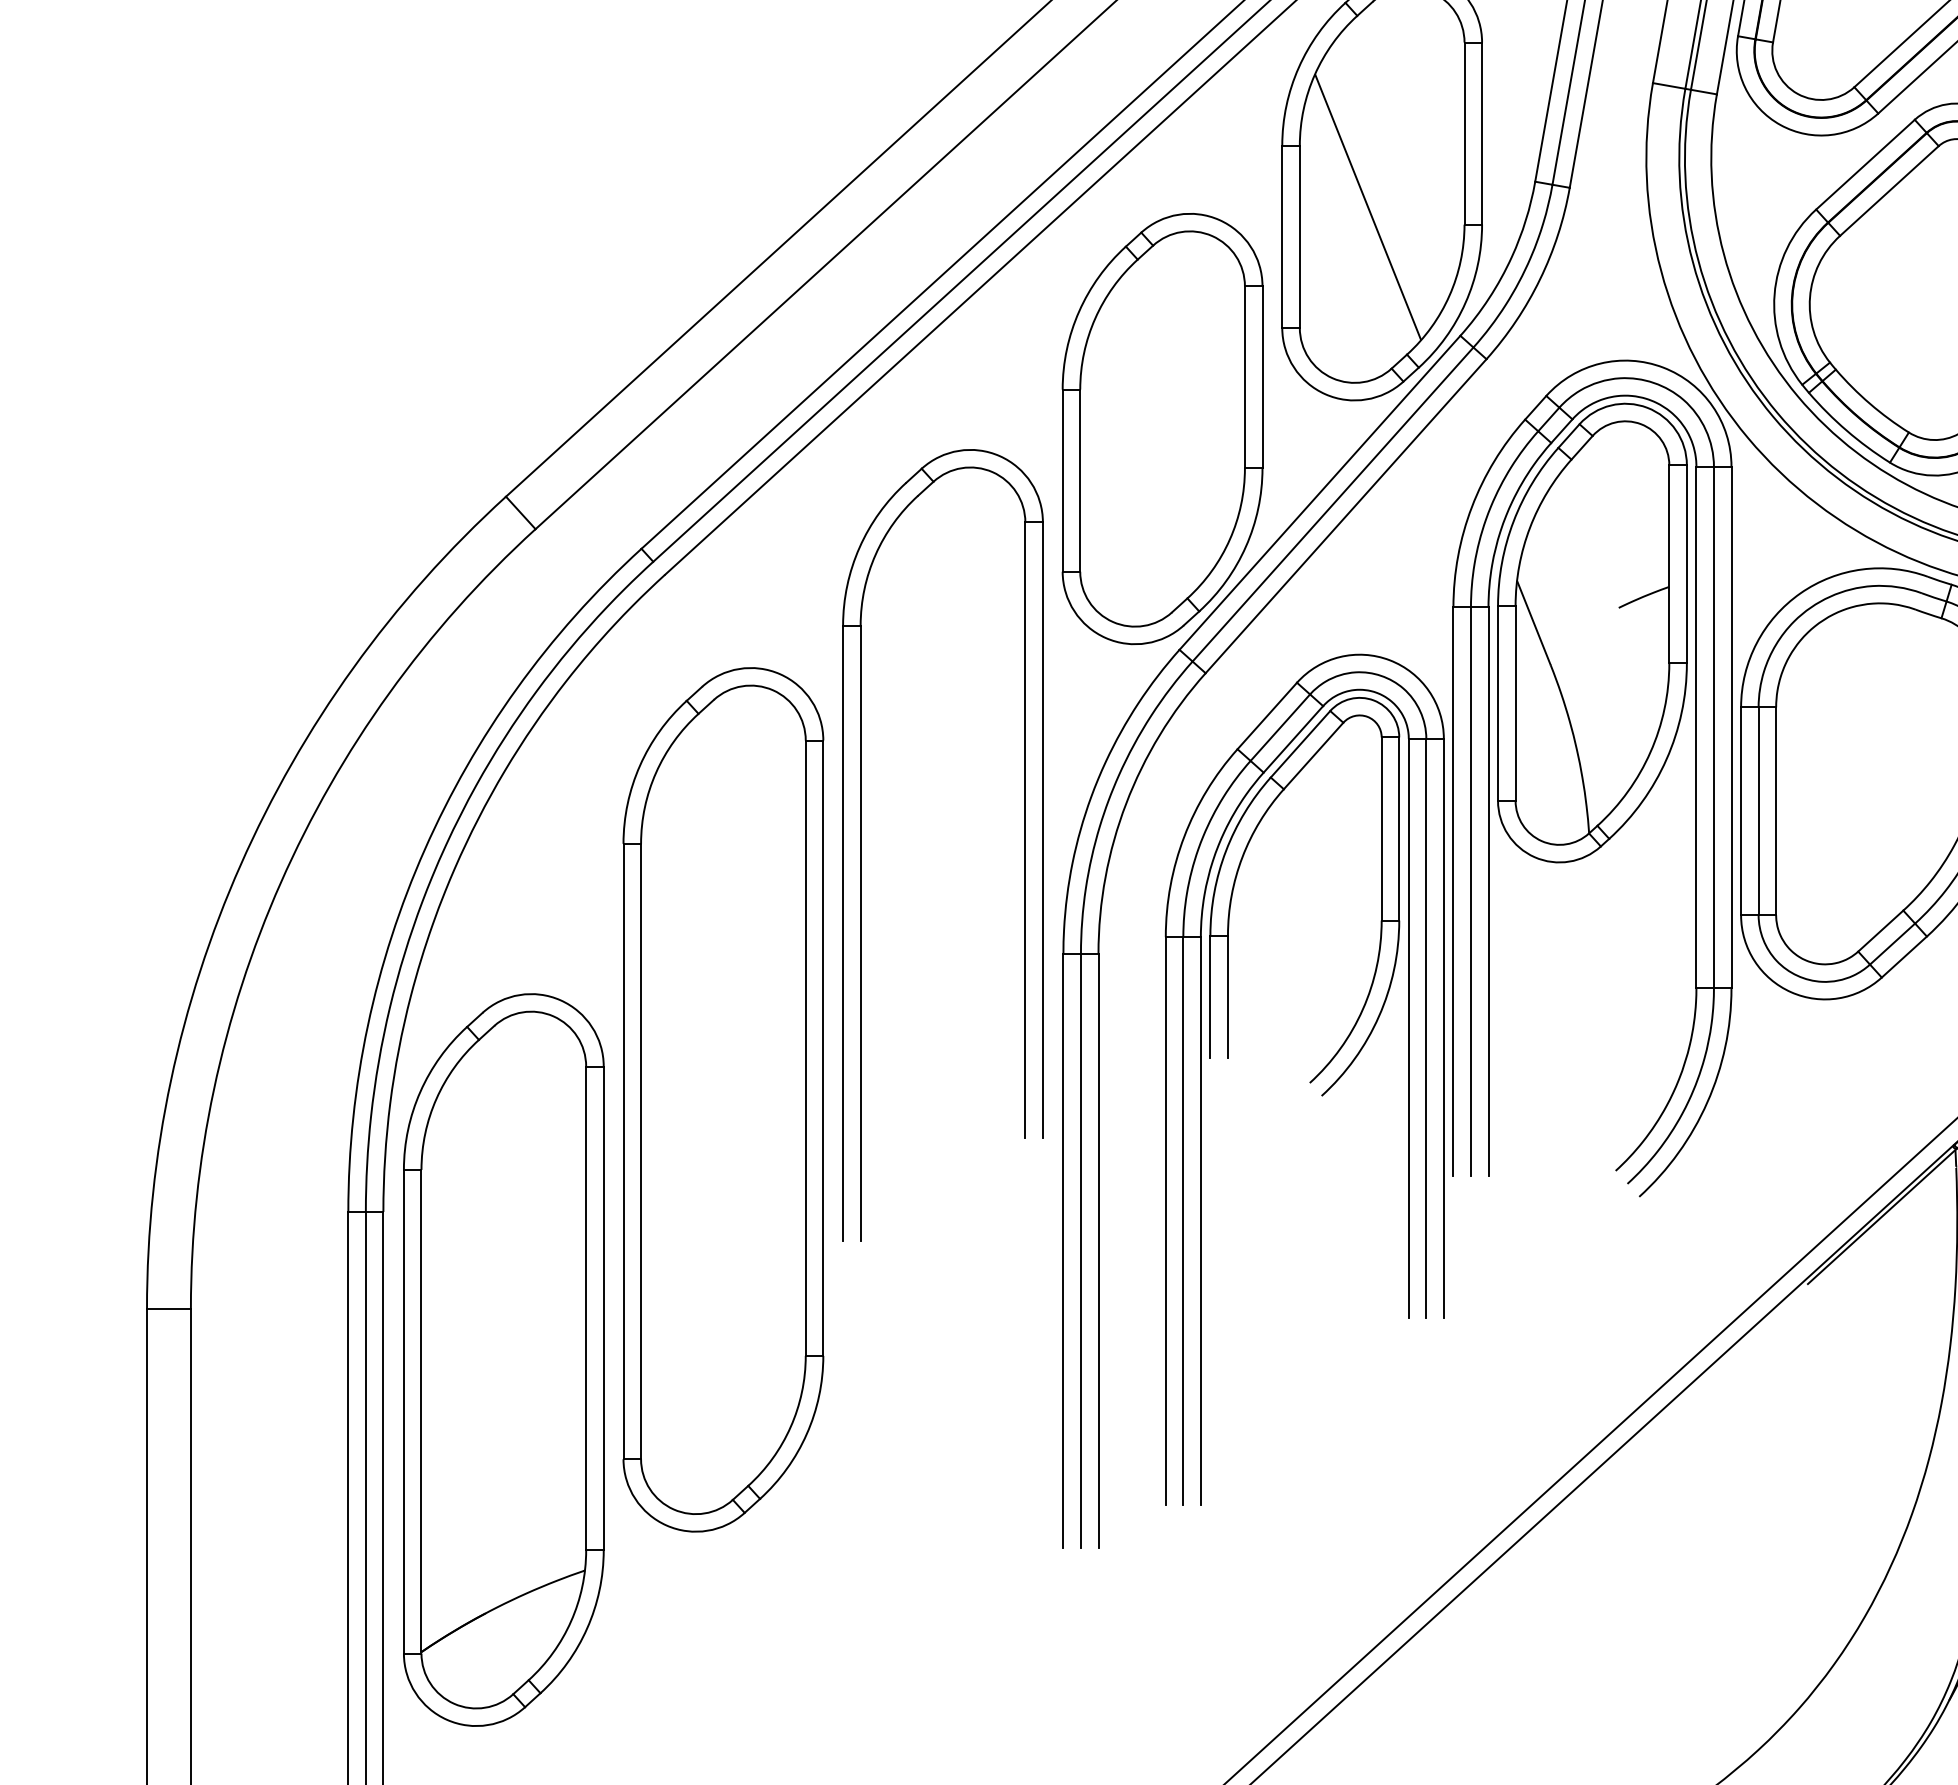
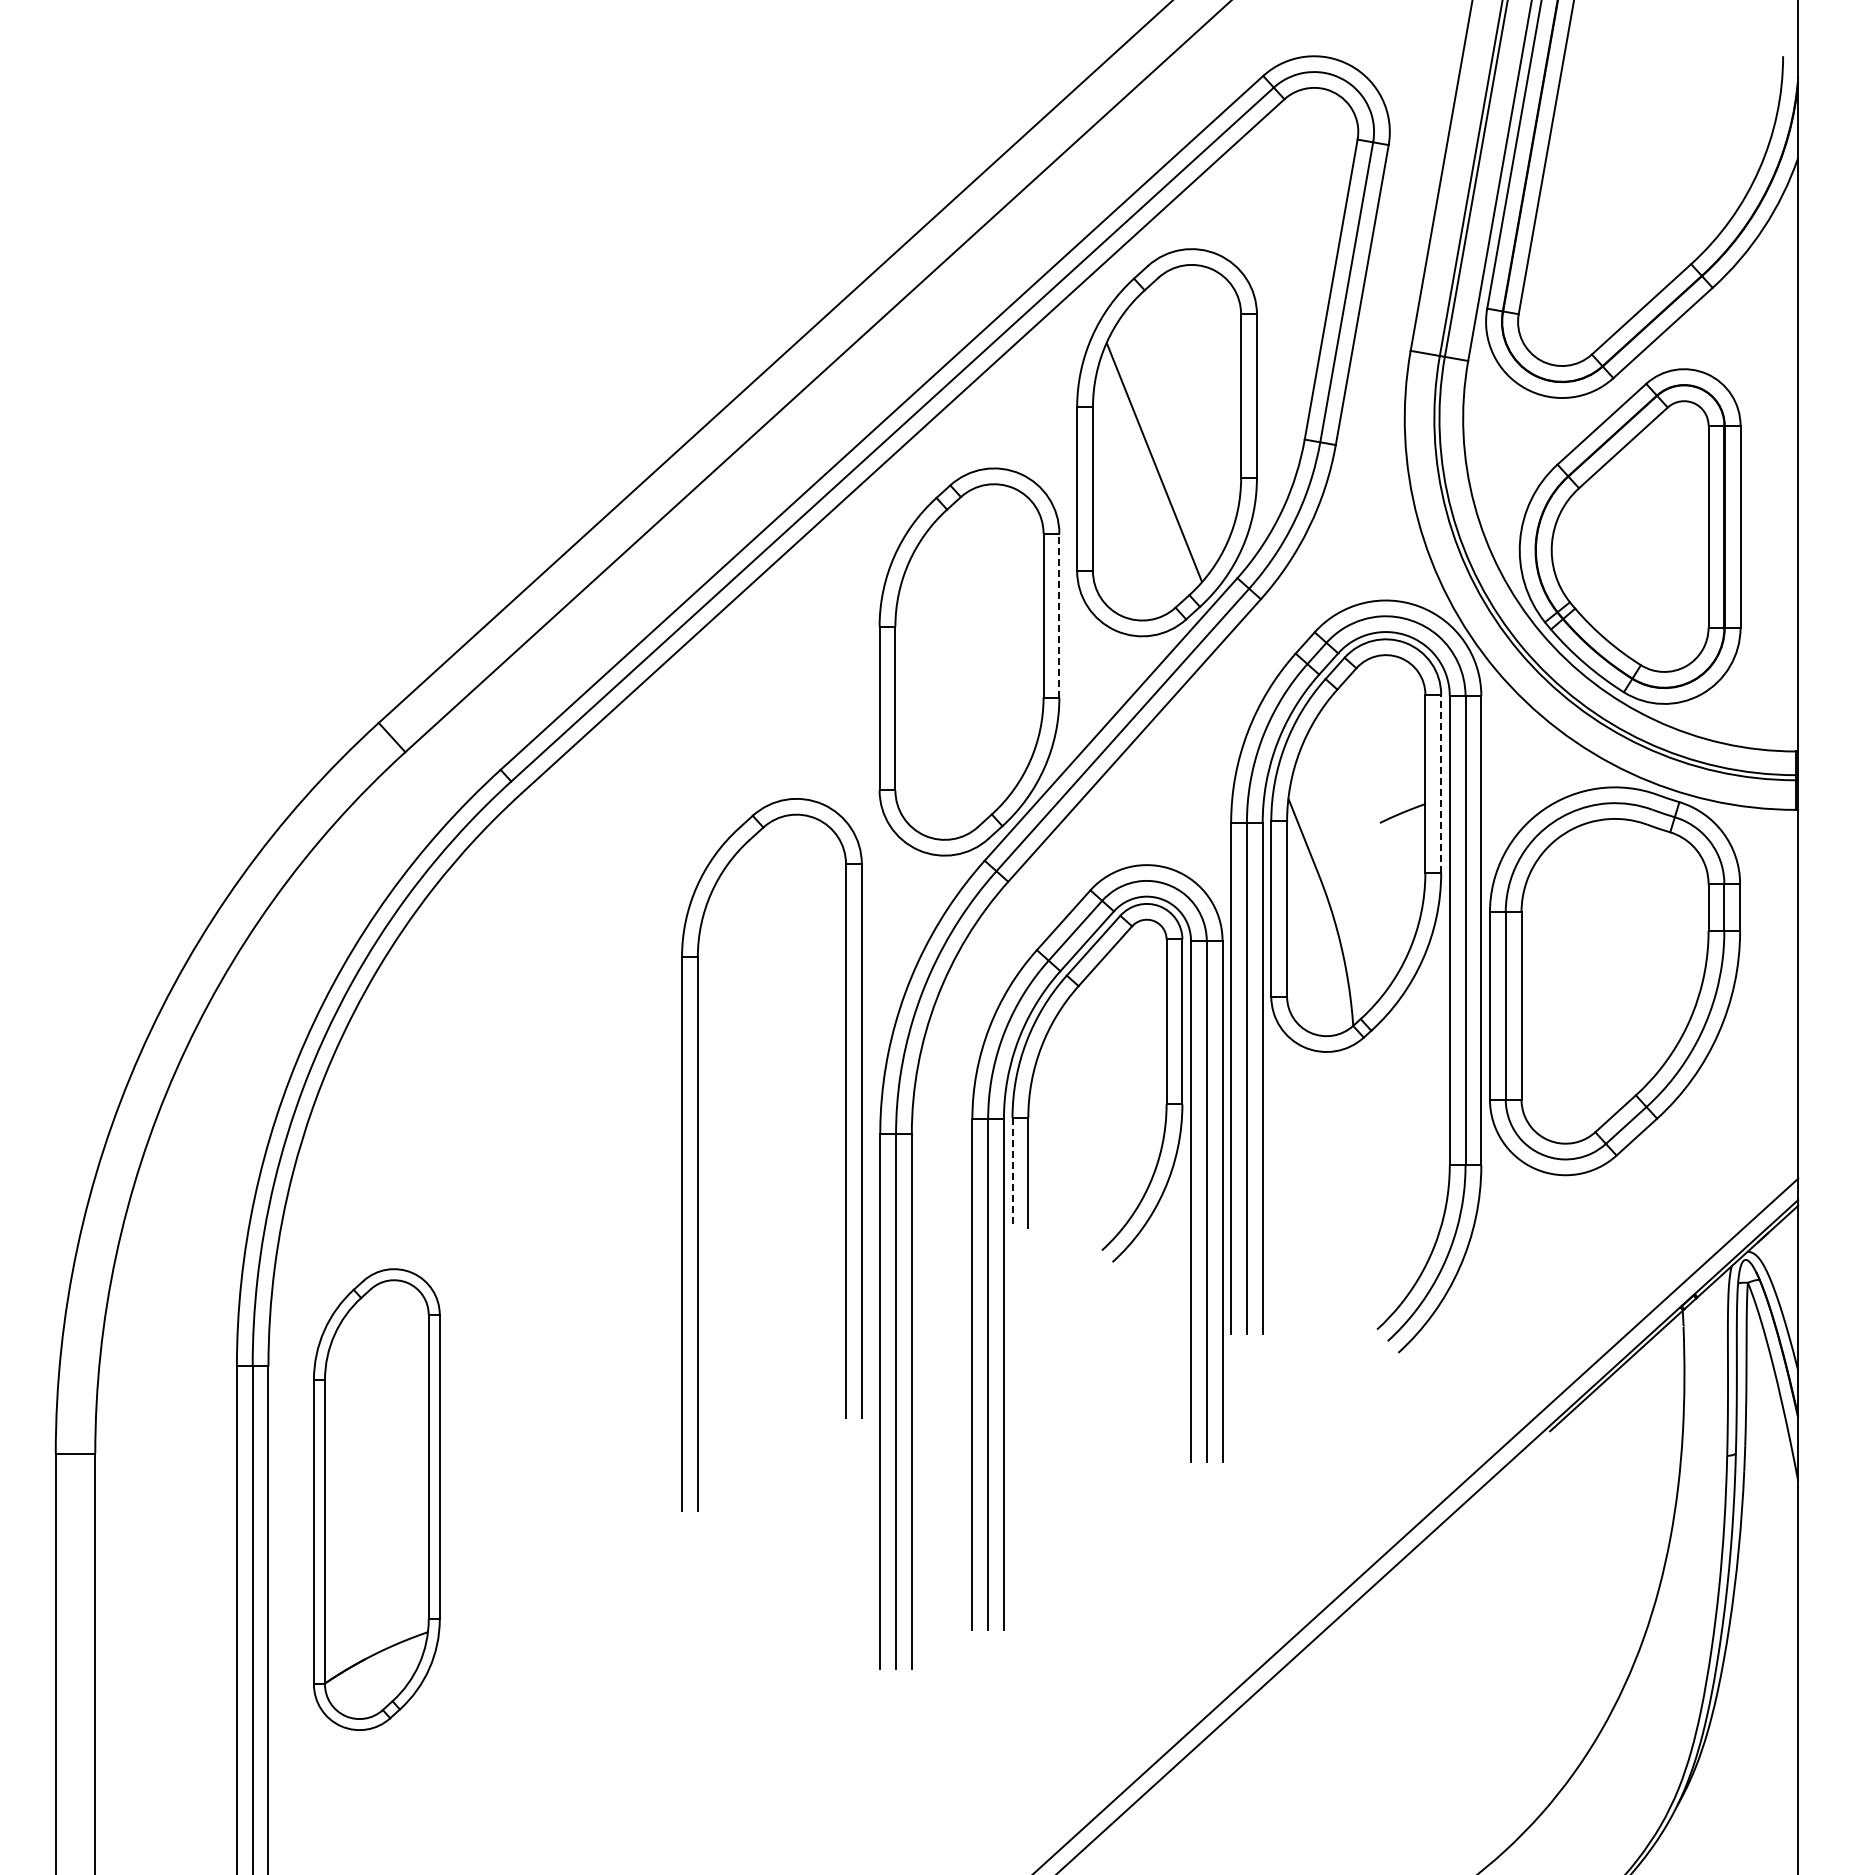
line: (1262, 377) -> (1059, 615), solid -> dashed
line: (1687, 564) -> (1441, 783), solid -> dashed
part: (861, 845) -> (698, 1154), moved
line: (1210, 997) -> (1012, 1173), solid -> dashed
part: (723, 1099) -> (574, 1265), removed
part: (503, 1359) -> (376, 1499), size x0.7

